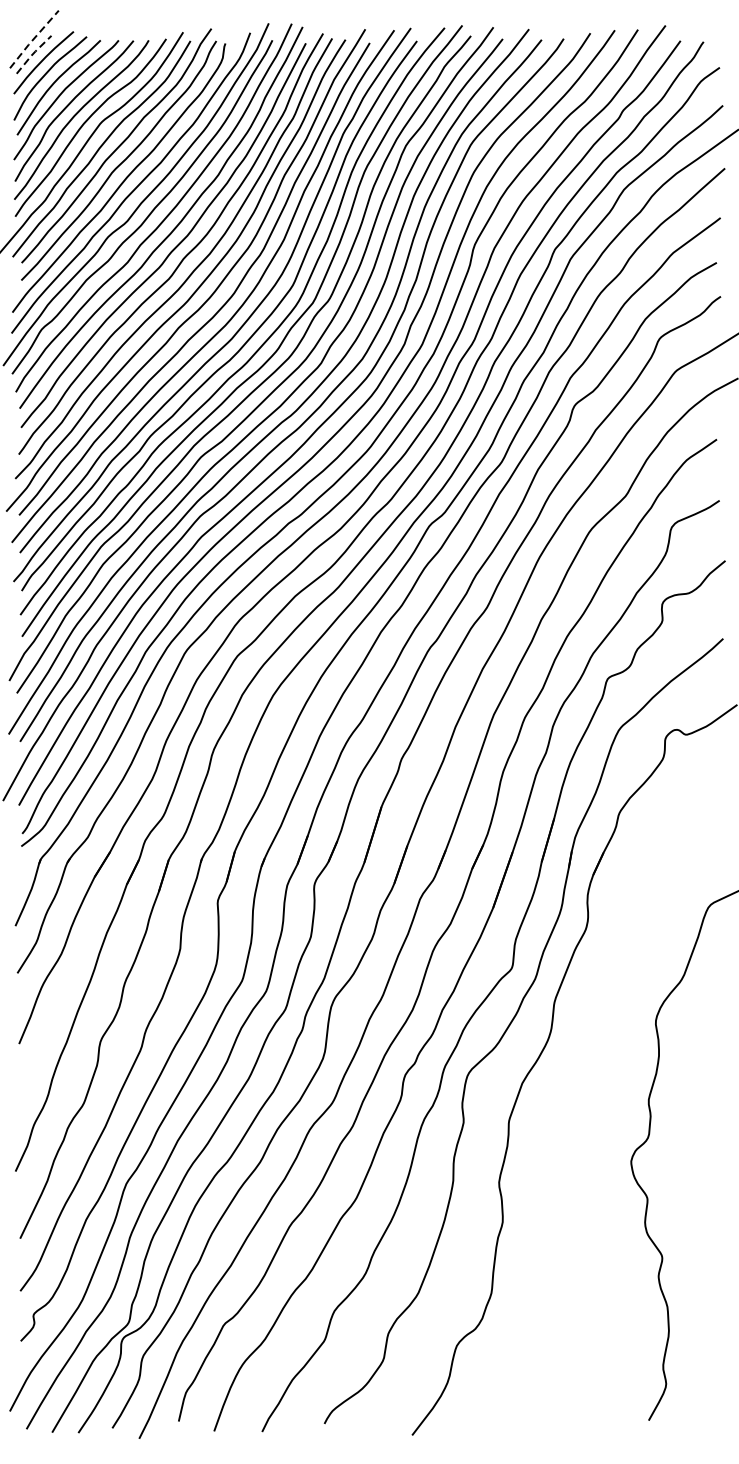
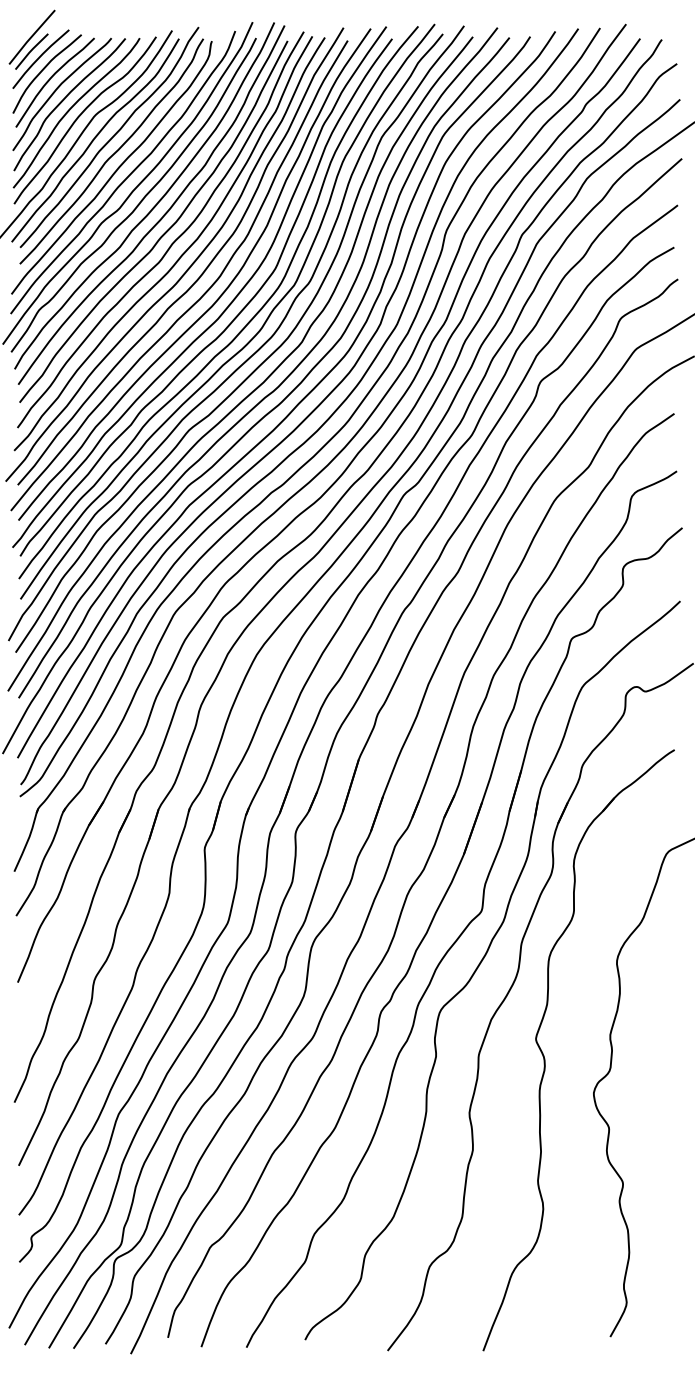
line: (33, 39) -> (31, 37), dashed -> solid
line: (33, 53) -> (31, 50), dashed -> solid
part: (579, 1124) -> (545, 1058), added

